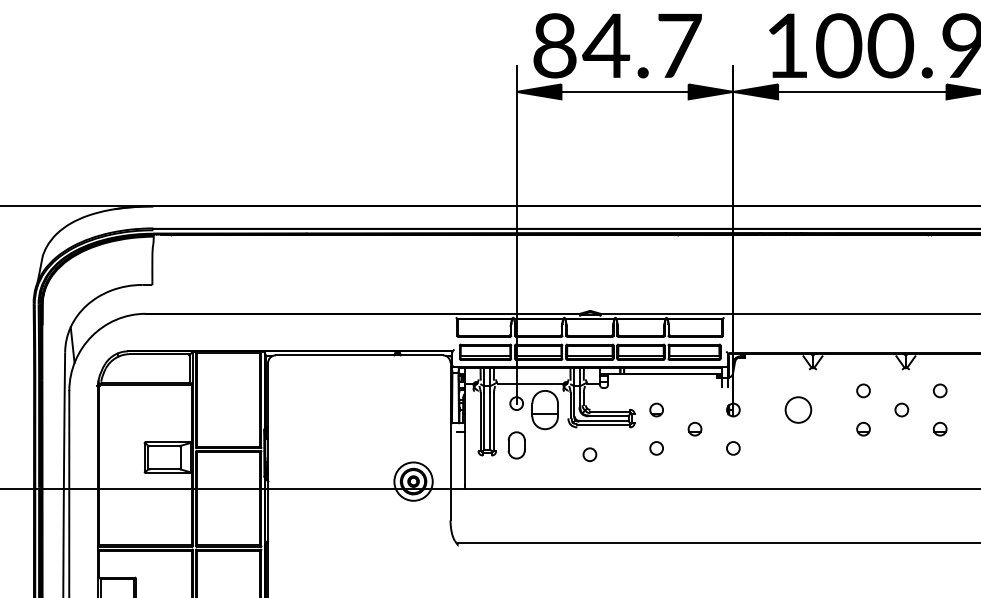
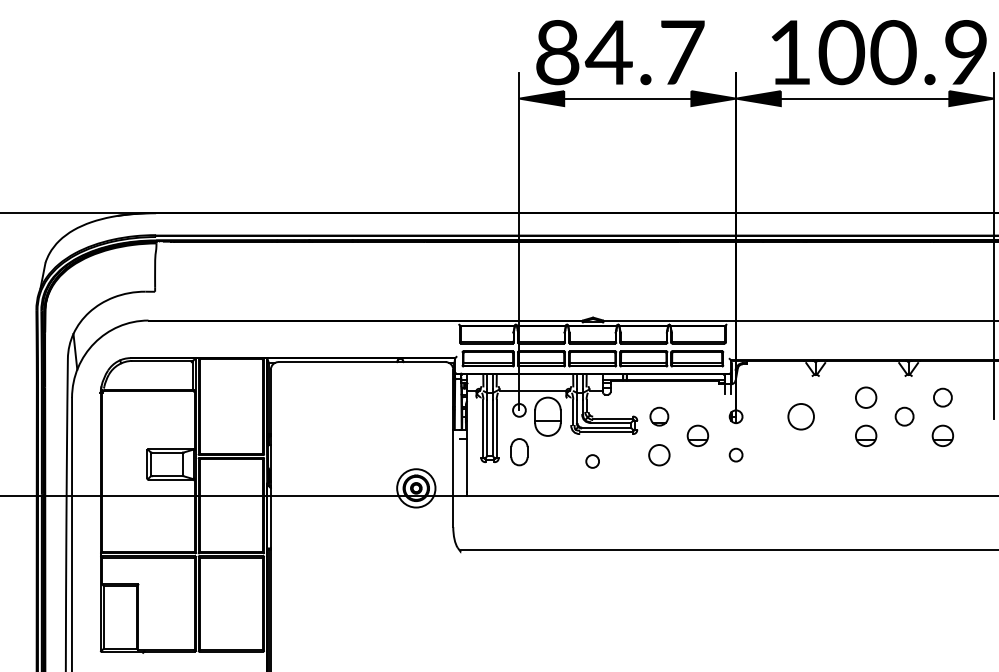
circle: (863, 390) -> (866, 397), size x1.6
circle: (939, 390) -> (942, 397), size x1.4
part: (656, 409) -> (659, 416), size x1.4
circle: (901, 409) -> (904, 416), size x1.4
part: (694, 428) -> (697, 435), size x1.6
part: (863, 428) -> (866, 435), size x1.6
part: (939, 428) -> (942, 435), size x1.6
circle: (656, 447) -> (659, 454), size x1.6

